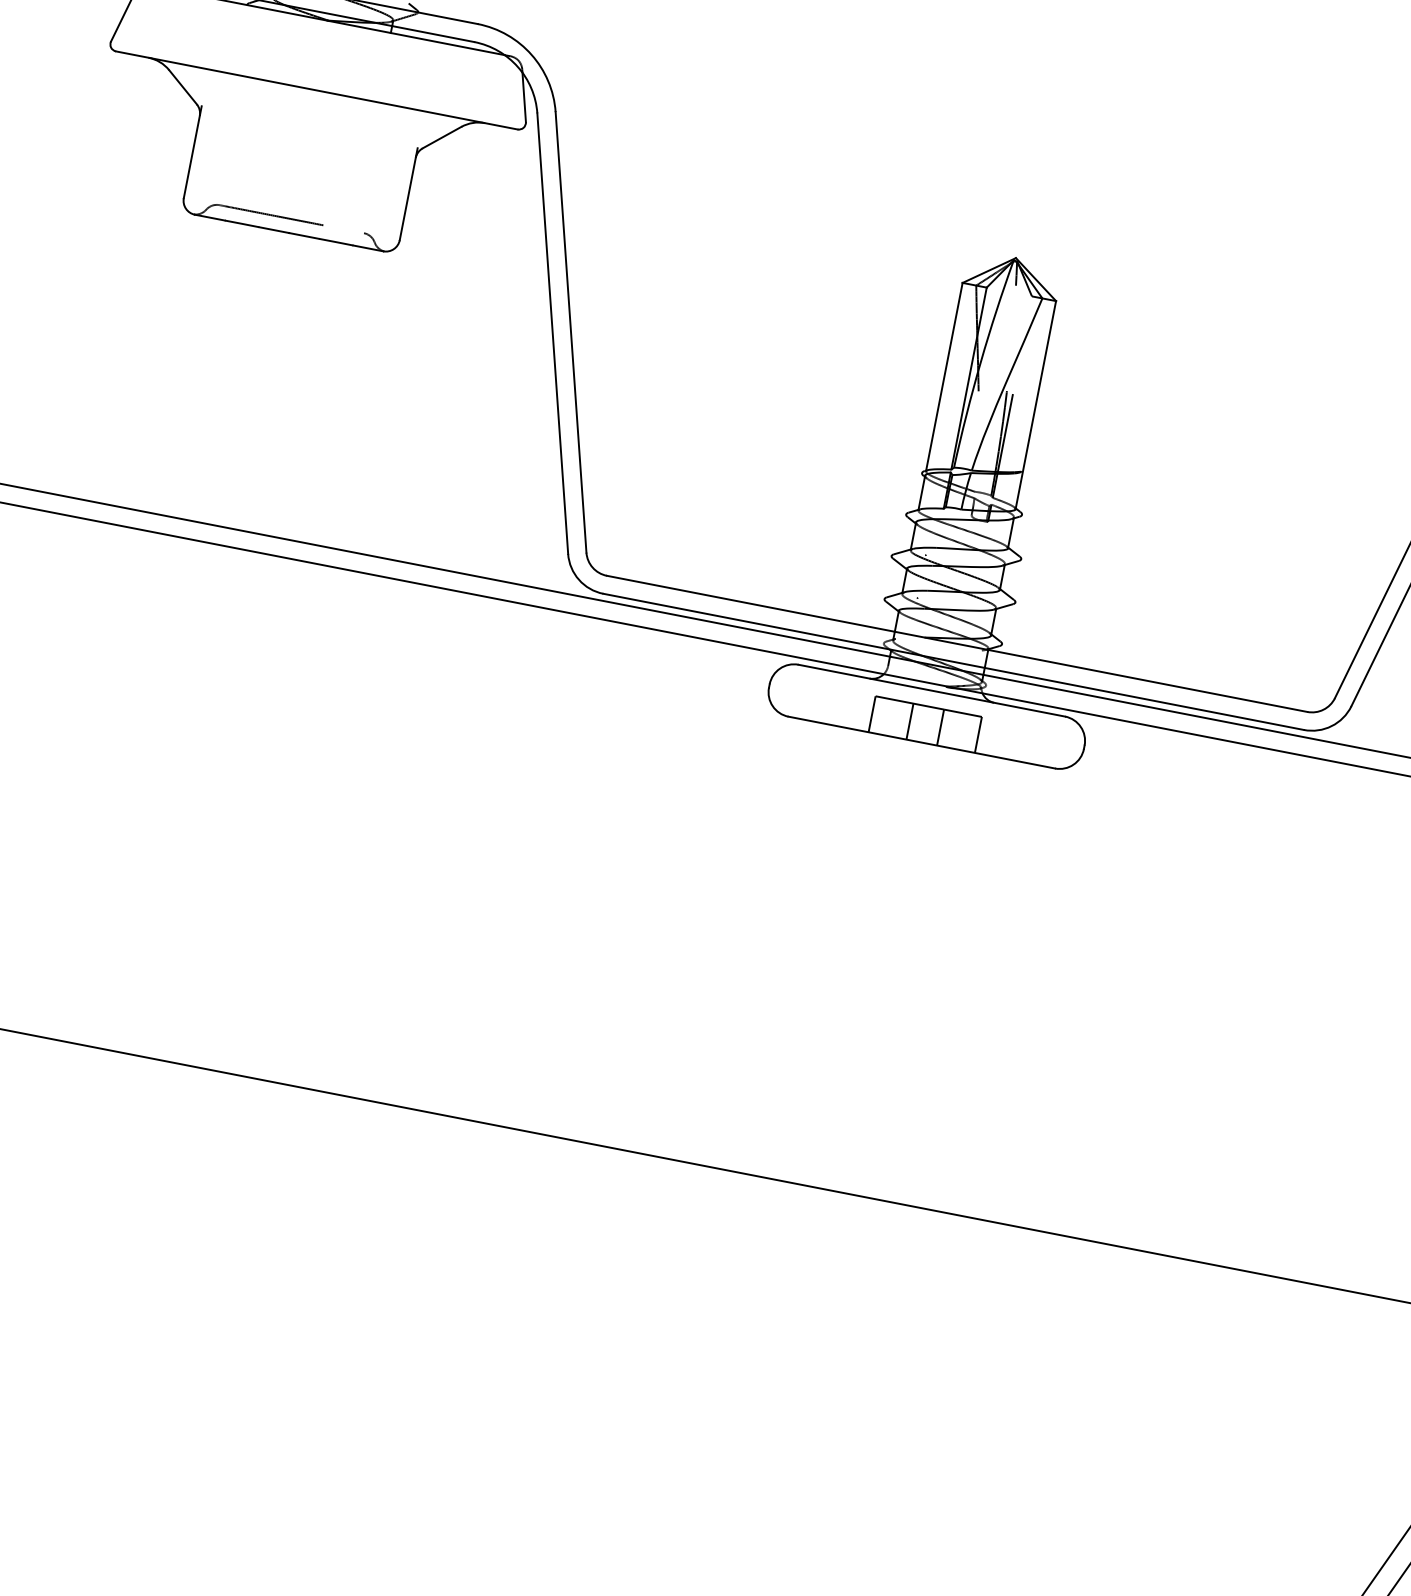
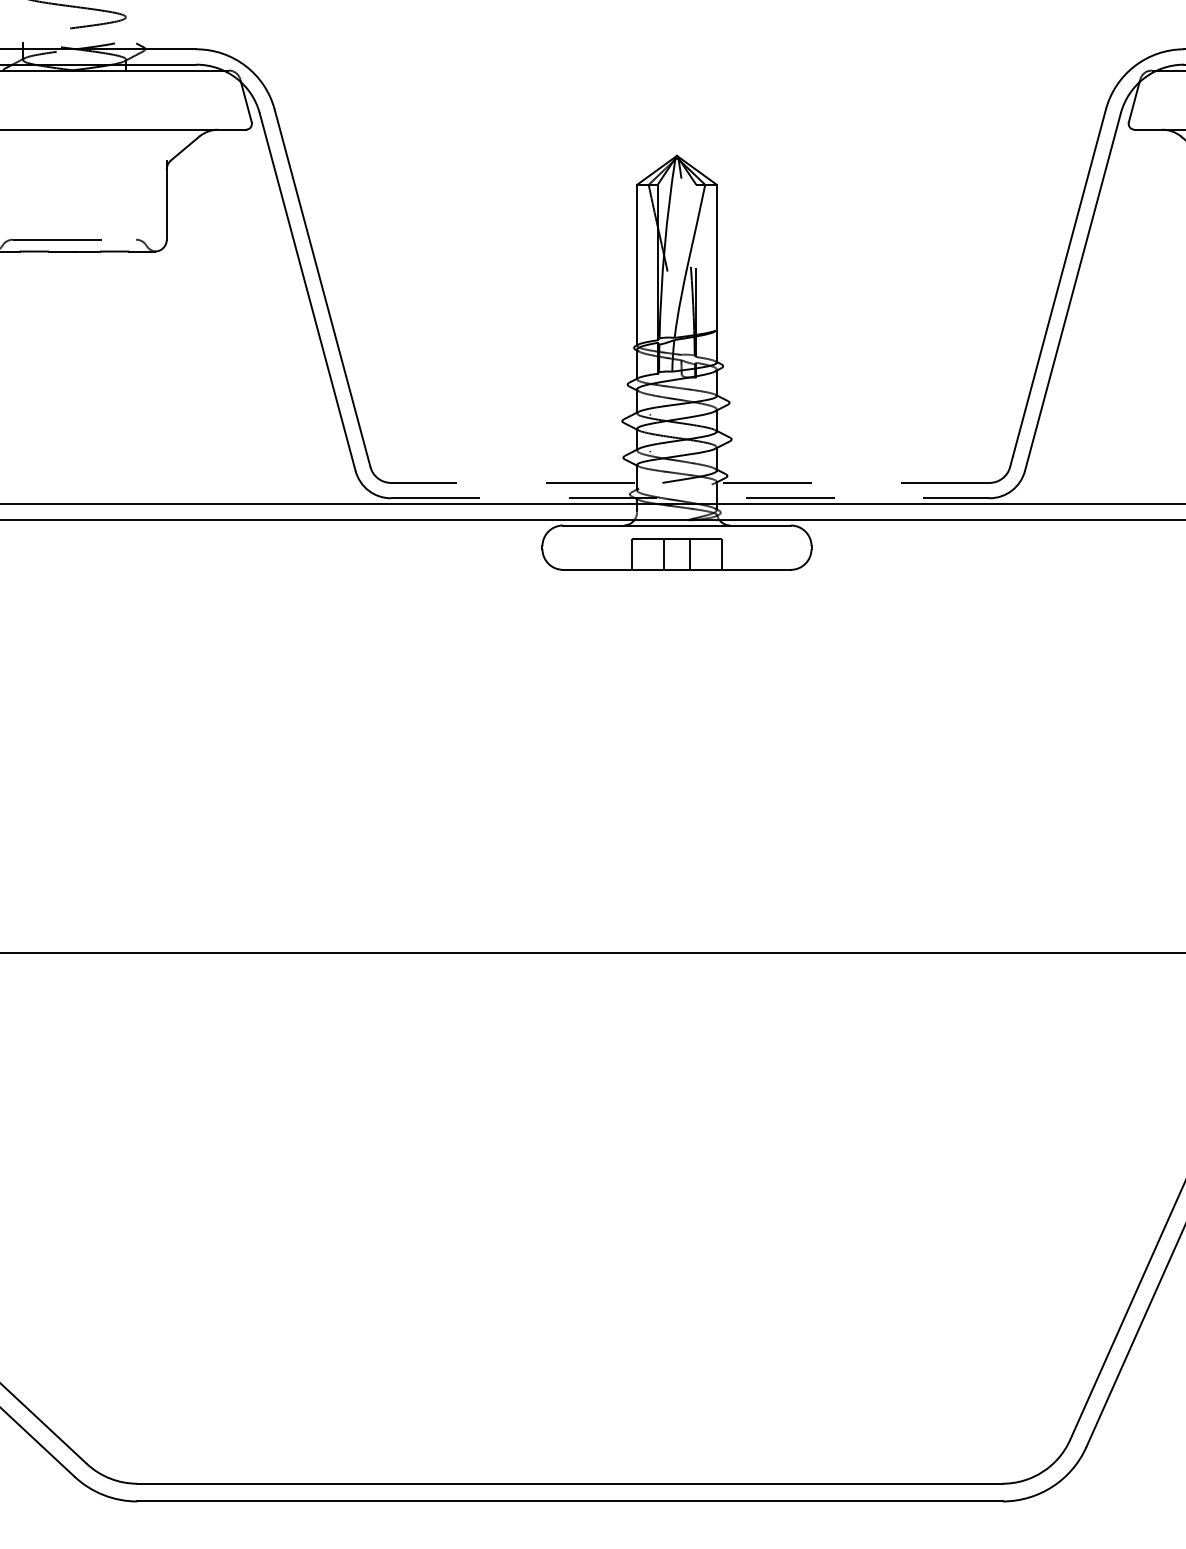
line: (956, 643) -> (689, 482), solid -> dashed
line: (953, 662) -> (690, 498), solid -> dashed

